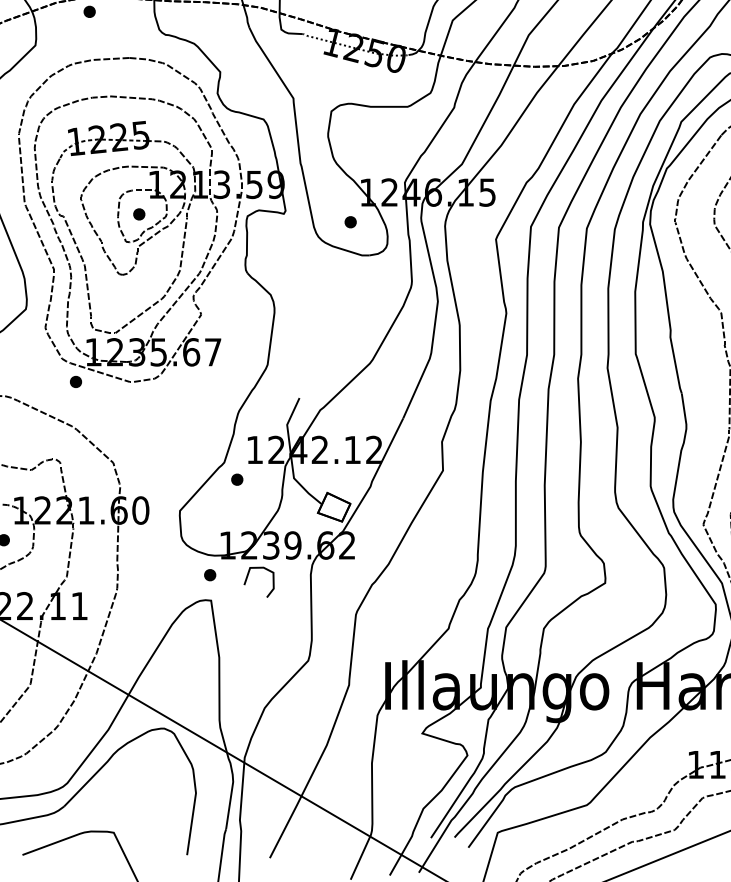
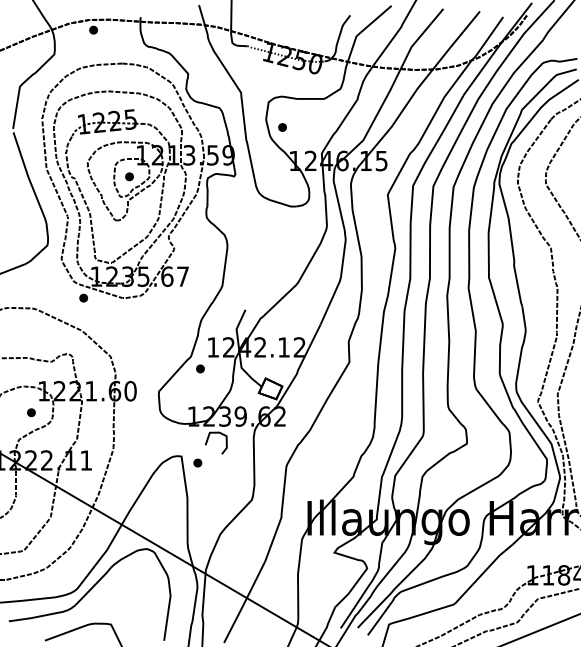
part: (350, 222) -> (282, 127), moved
part: (209, 574) -> (197, 462), moved

